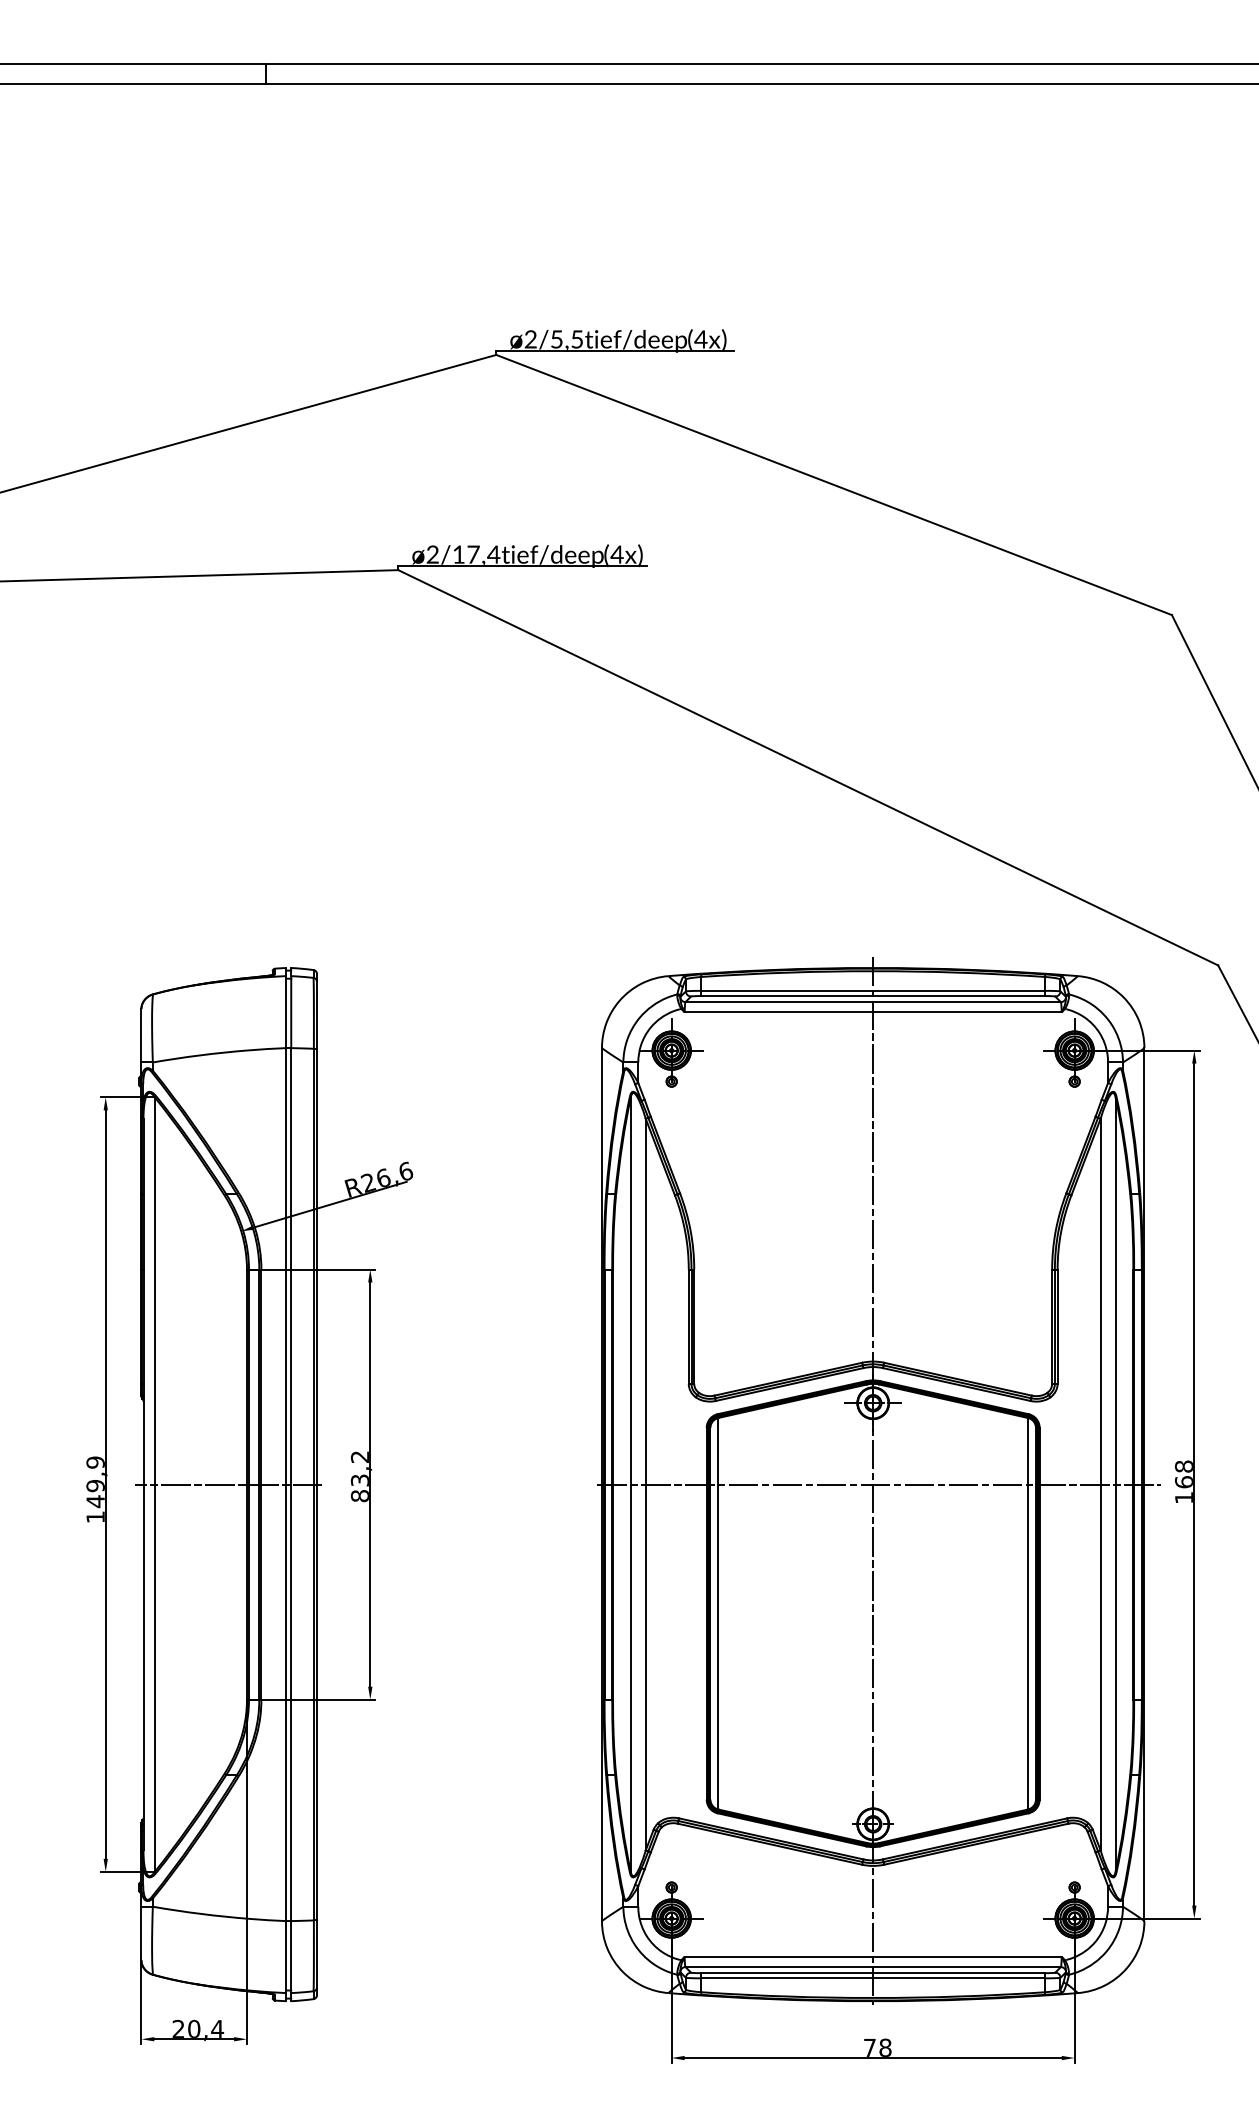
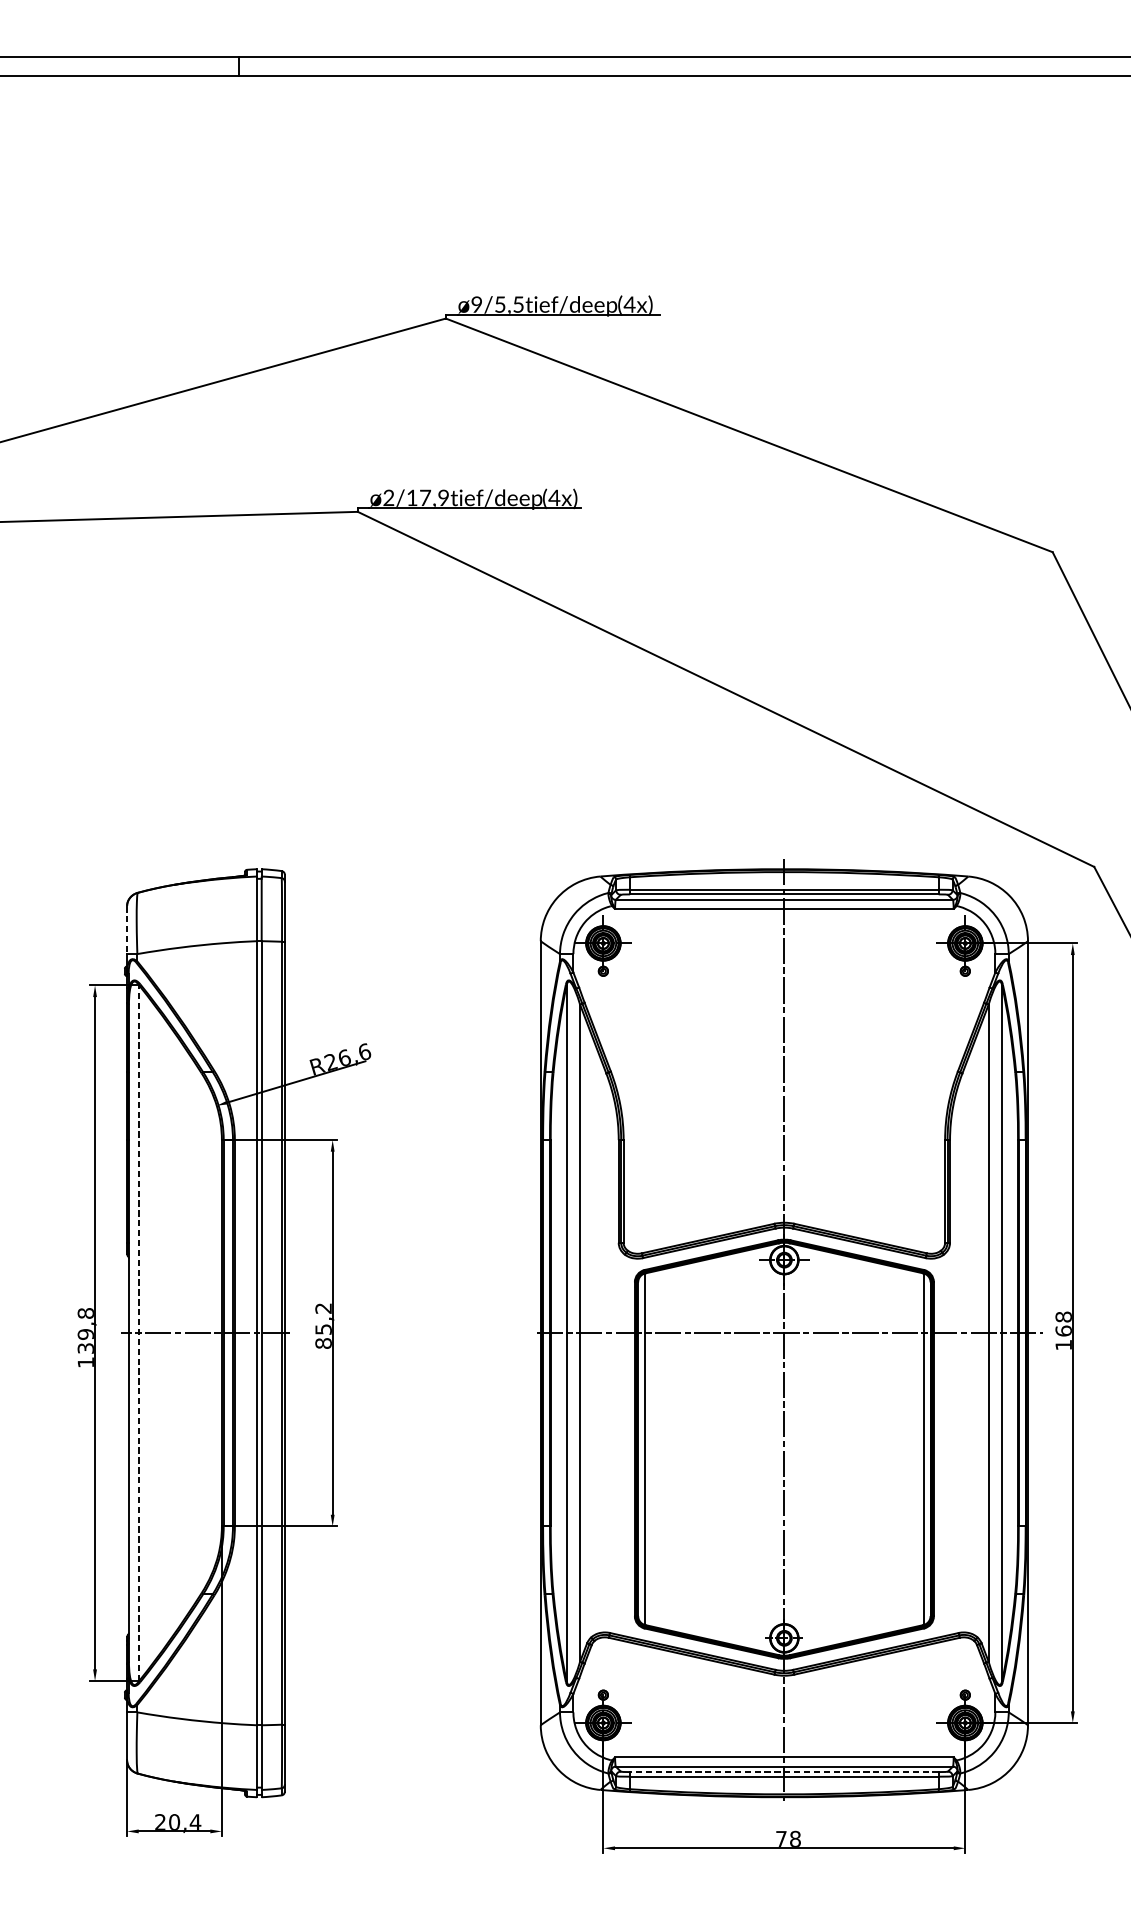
text: (530, 339) -> (476, 304), ø2/5,5tief/deep -> ø9/5,5tief/deep
text: (493, 554) -> (443, 497), ø2/17,4tief/deep -> ø2/17,9tief/deep
line: (141, 1035) -> (127, 929), solid -> dashed
text: (359, 1479) -> (322, 1328), 83,2 -> 85,2
text: (95, 1482) -> (85, 1331), 149,9 -> 139,8
line: (154, 1484) -> (138, 1333), solid -> dashed
line: (873, 1973) -> (784, 1772), solid -> dashed

